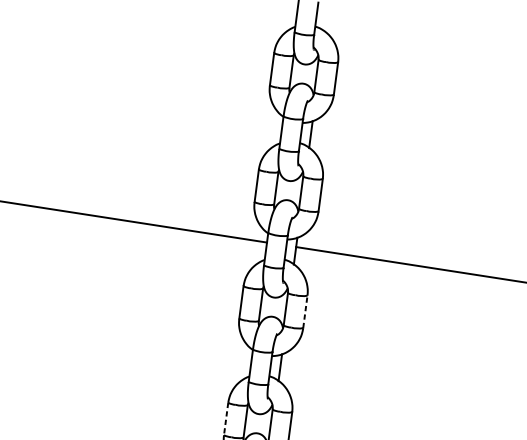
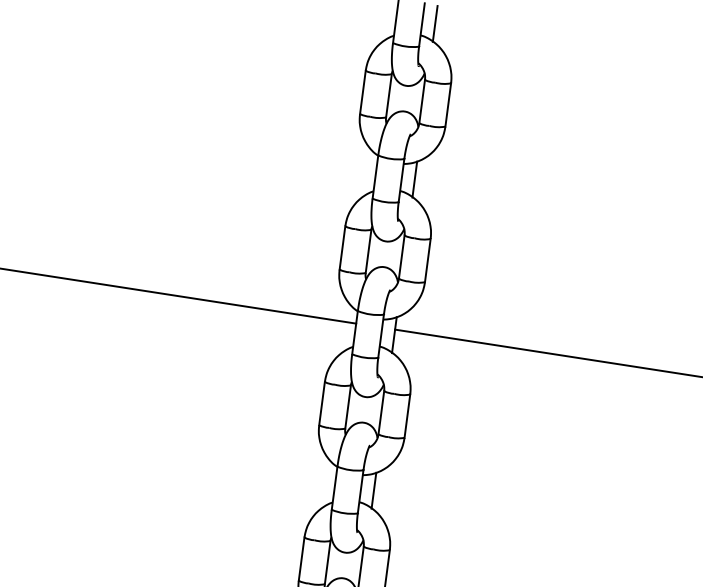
line: (325, 17) -> (434, 23), added
line: (305, 312) -> (407, 416), dashed -> solid
line: (226, 419) -> (301, 559), dashed -> solid

